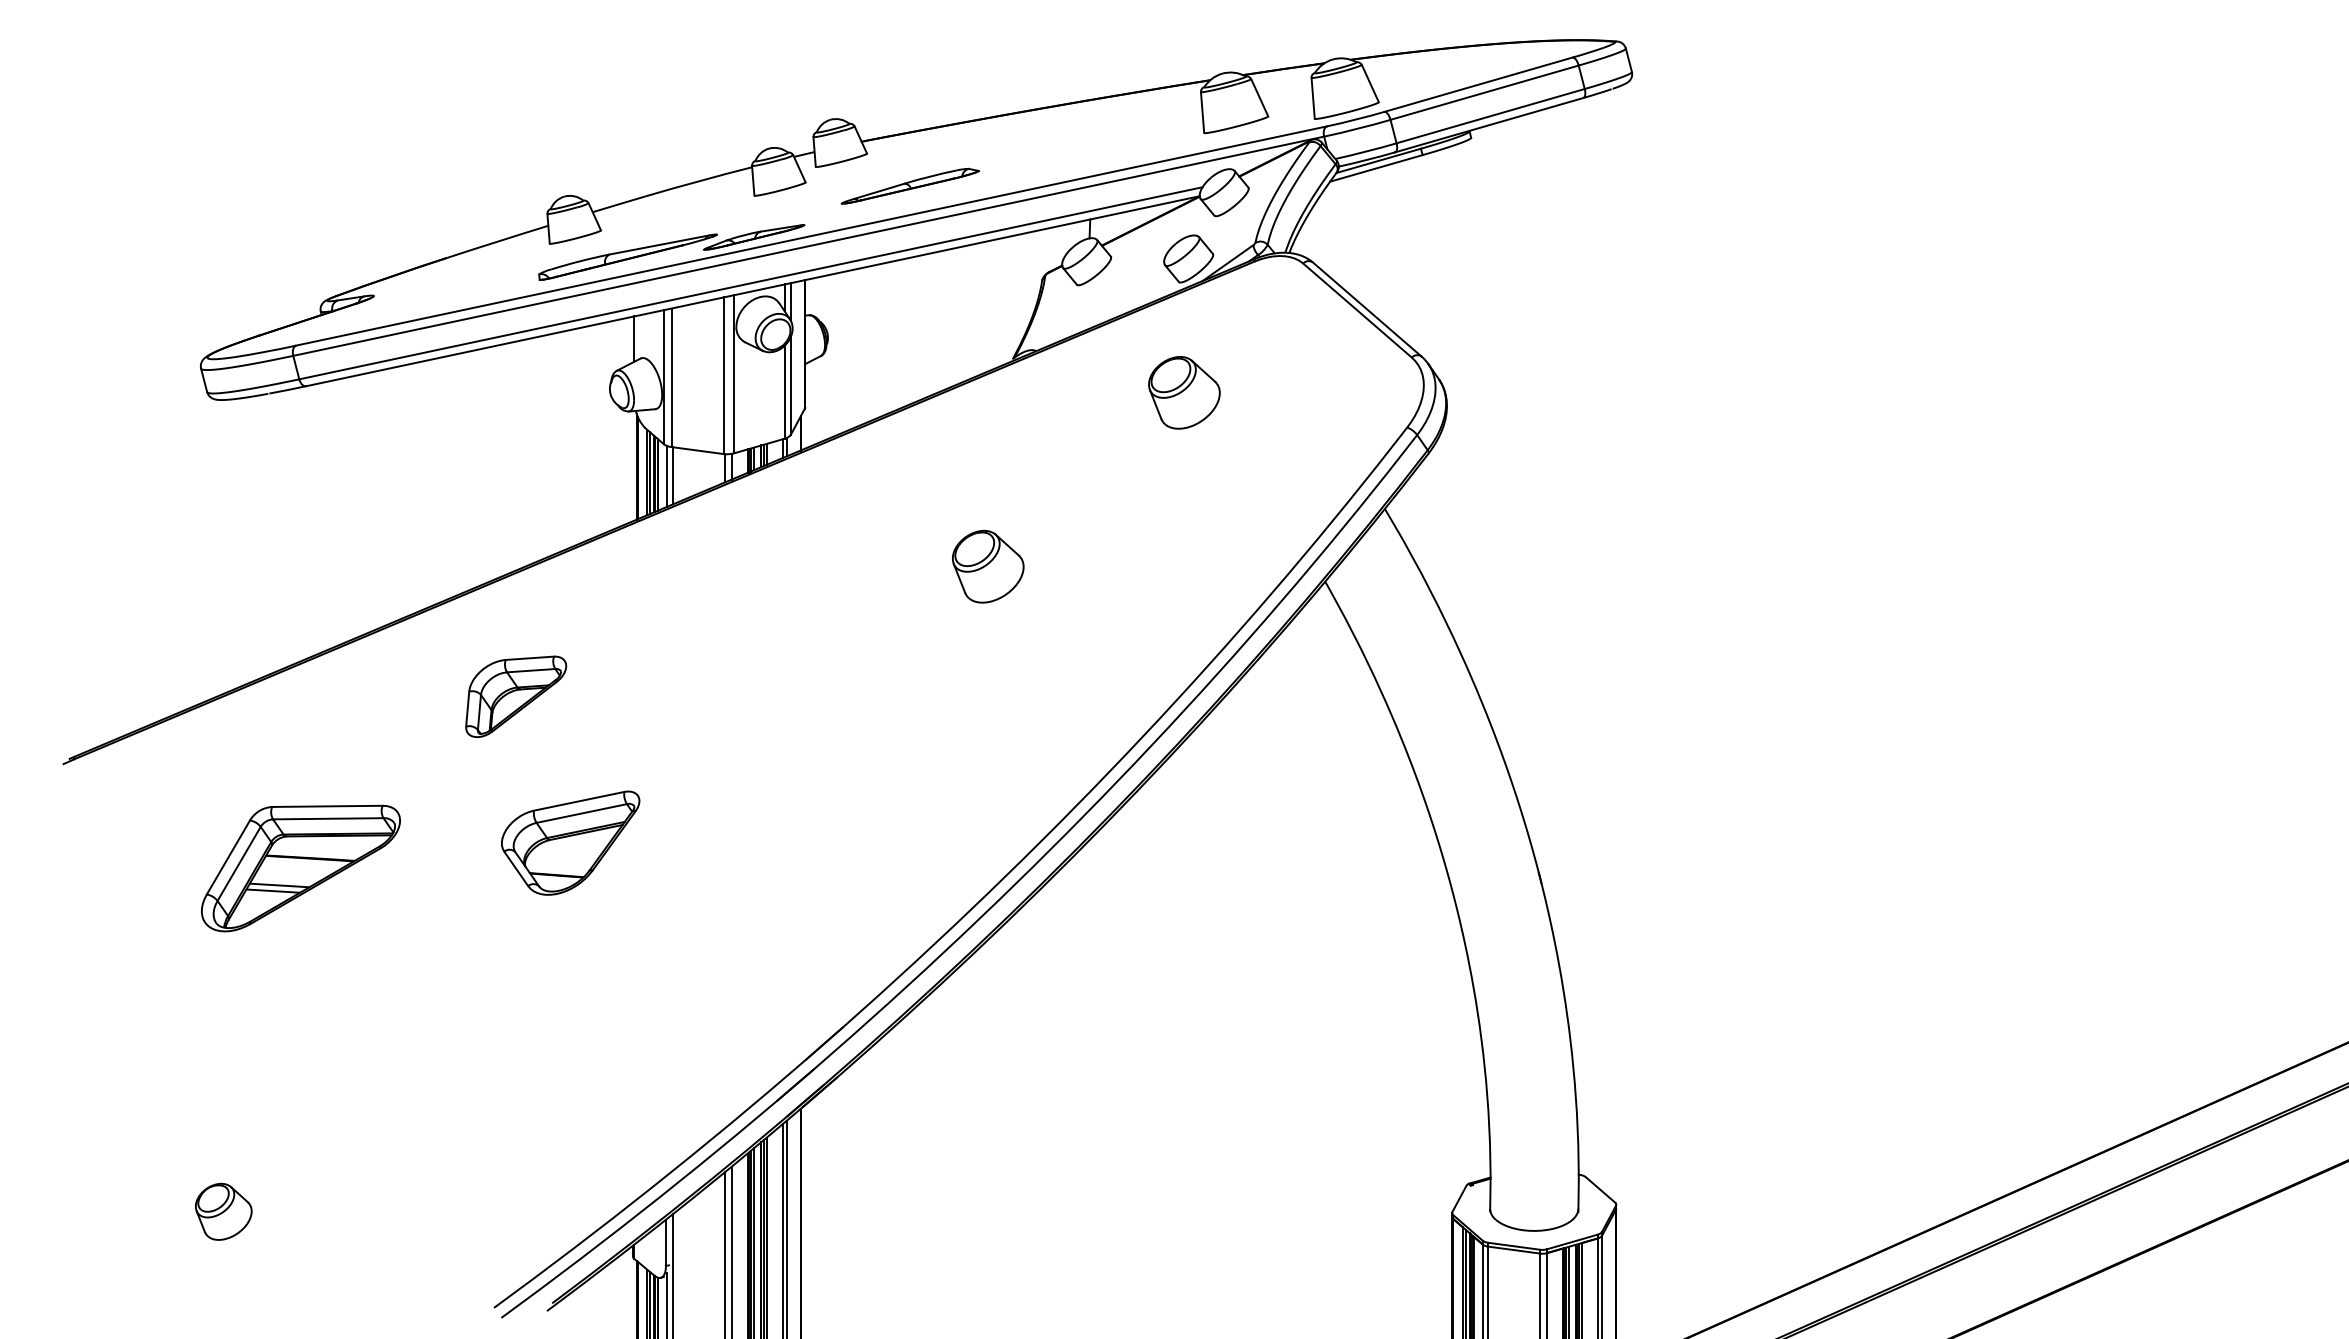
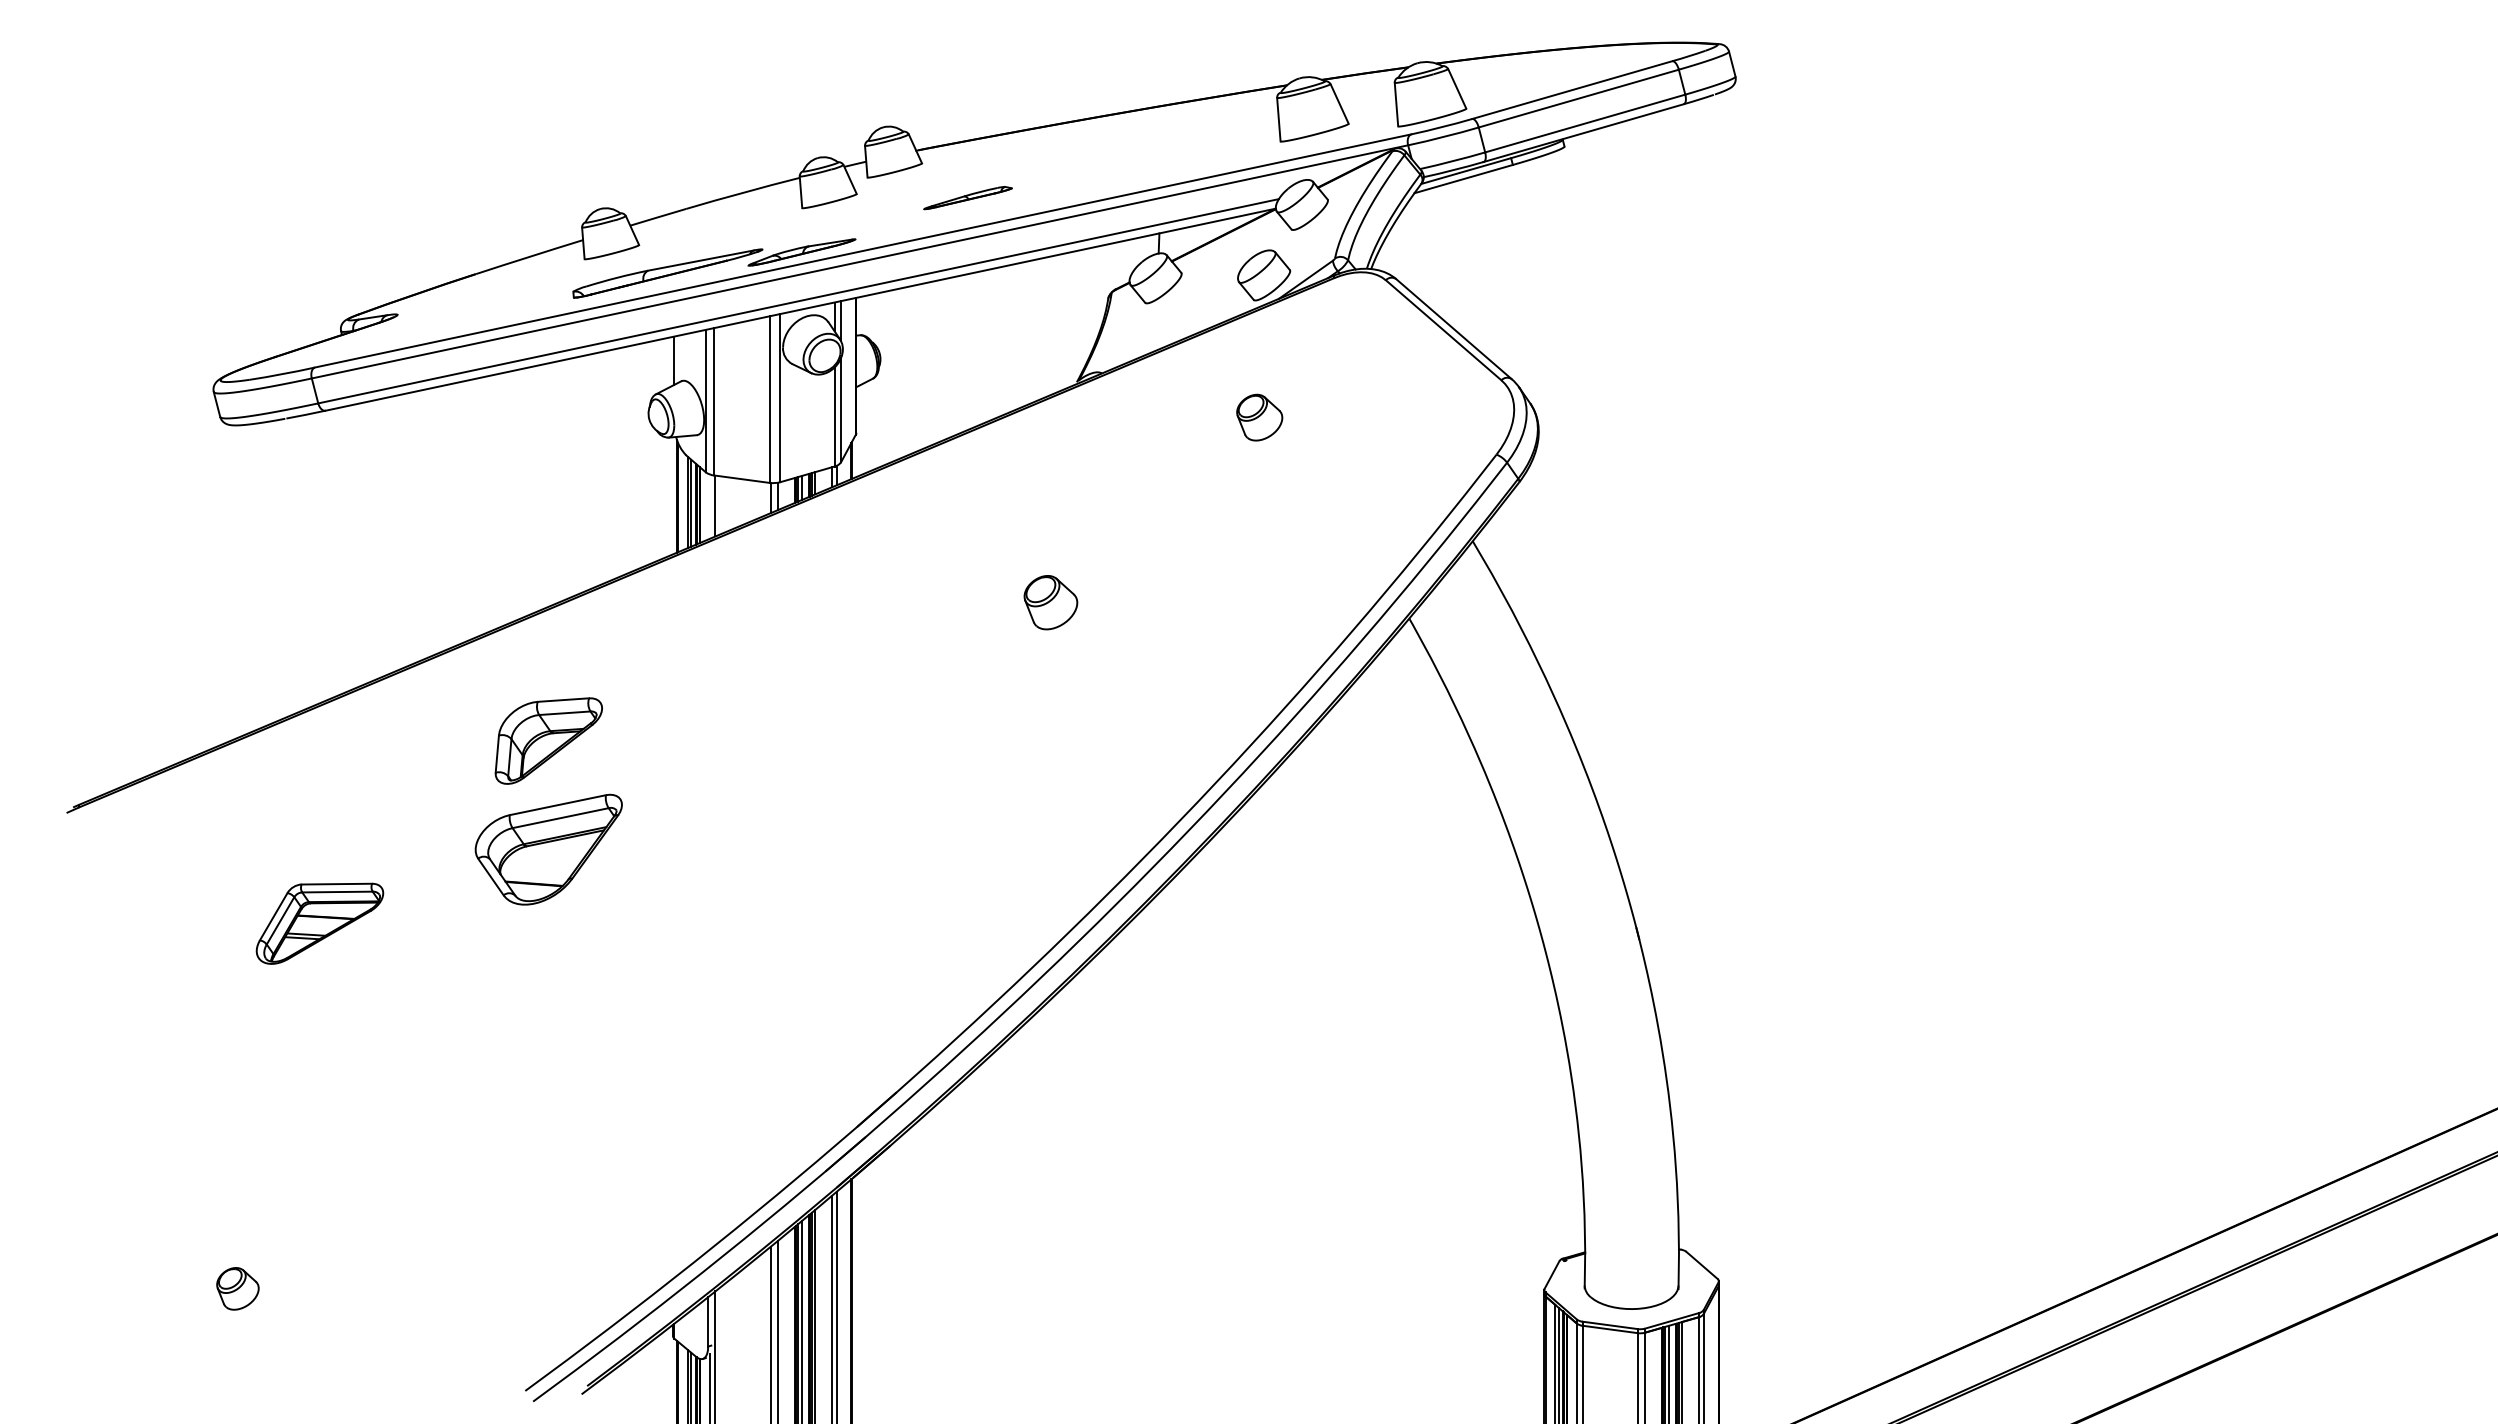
part: (909, 185) -> (967, 197), size x0.6
part: (1184, 392) -> (1259, 417), size x0.6
line: (667, 476) -> (709, 506), removed
part: (987, 566) -> (1050, 602), size x0.7
part: (570, 842) -> (548, 849), moved
part: (300, 868) -> (319, 923), size x0.6
part: (223, 1211) -> (237, 1288), size x0.7

